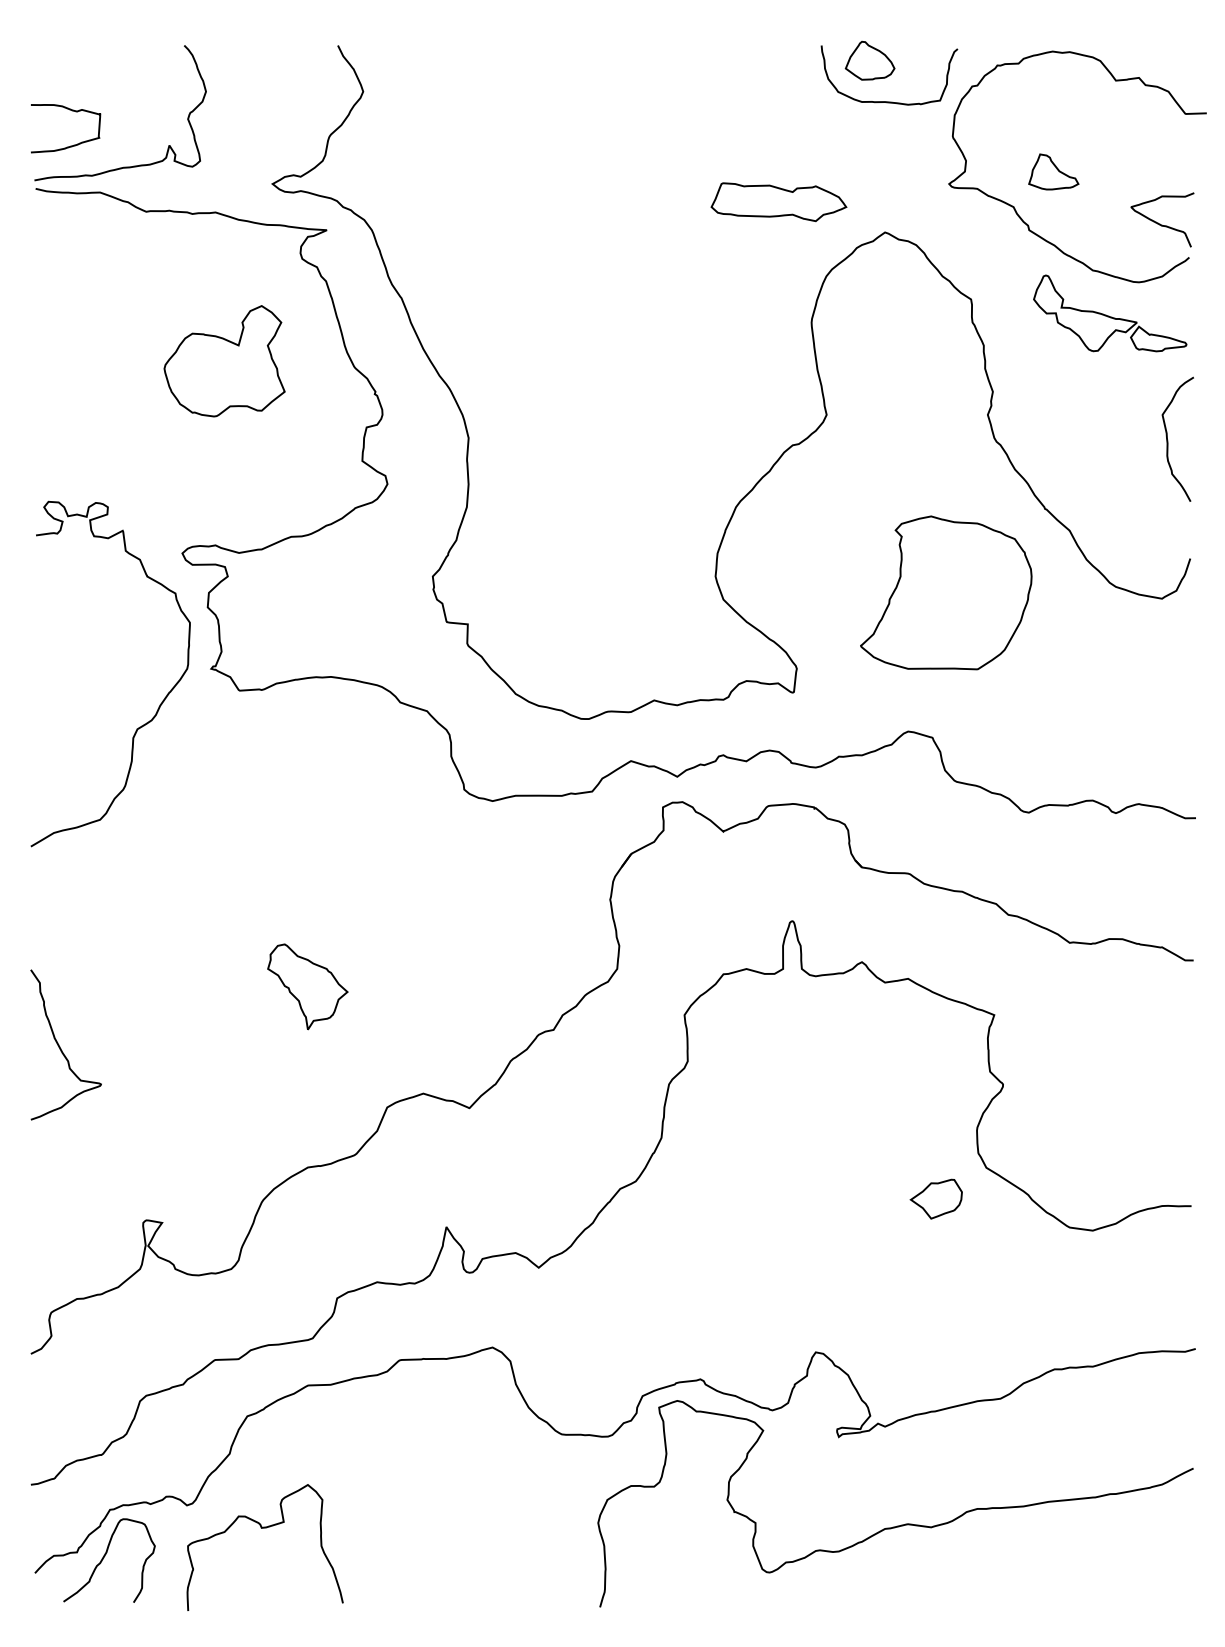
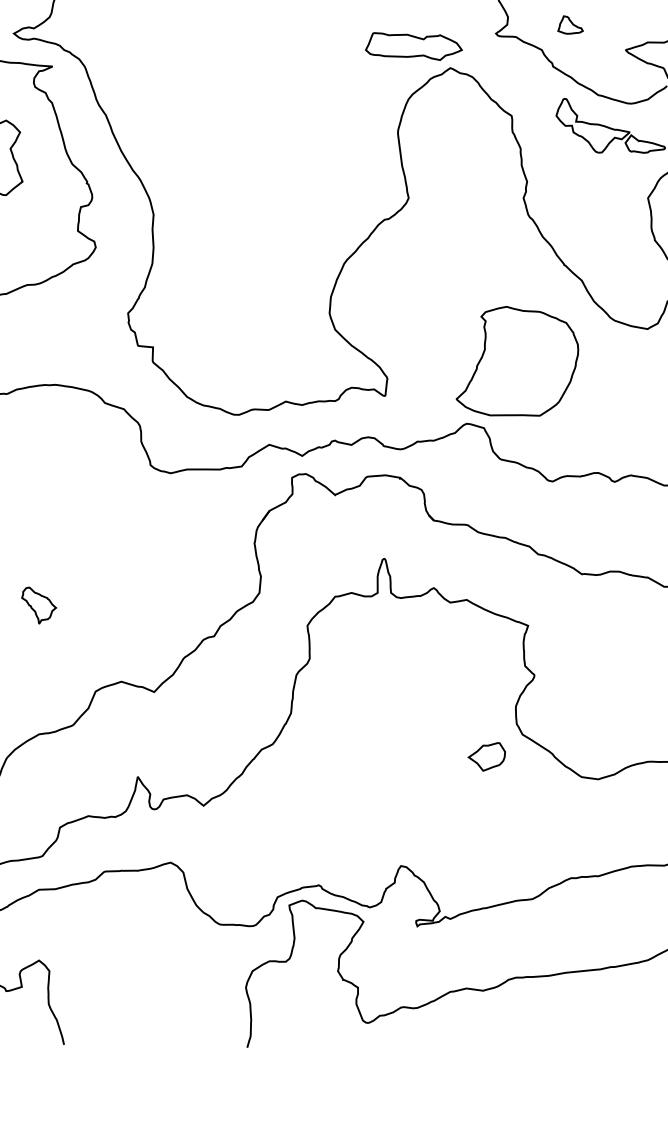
part: (1053, 171) -> (570, 24), size x0.7
part: (778, 202) -> (413, 46), moved
part: (946, 592) -> (517, 361), moved
part: (307, 986) -> (38, 605), size x0.6

